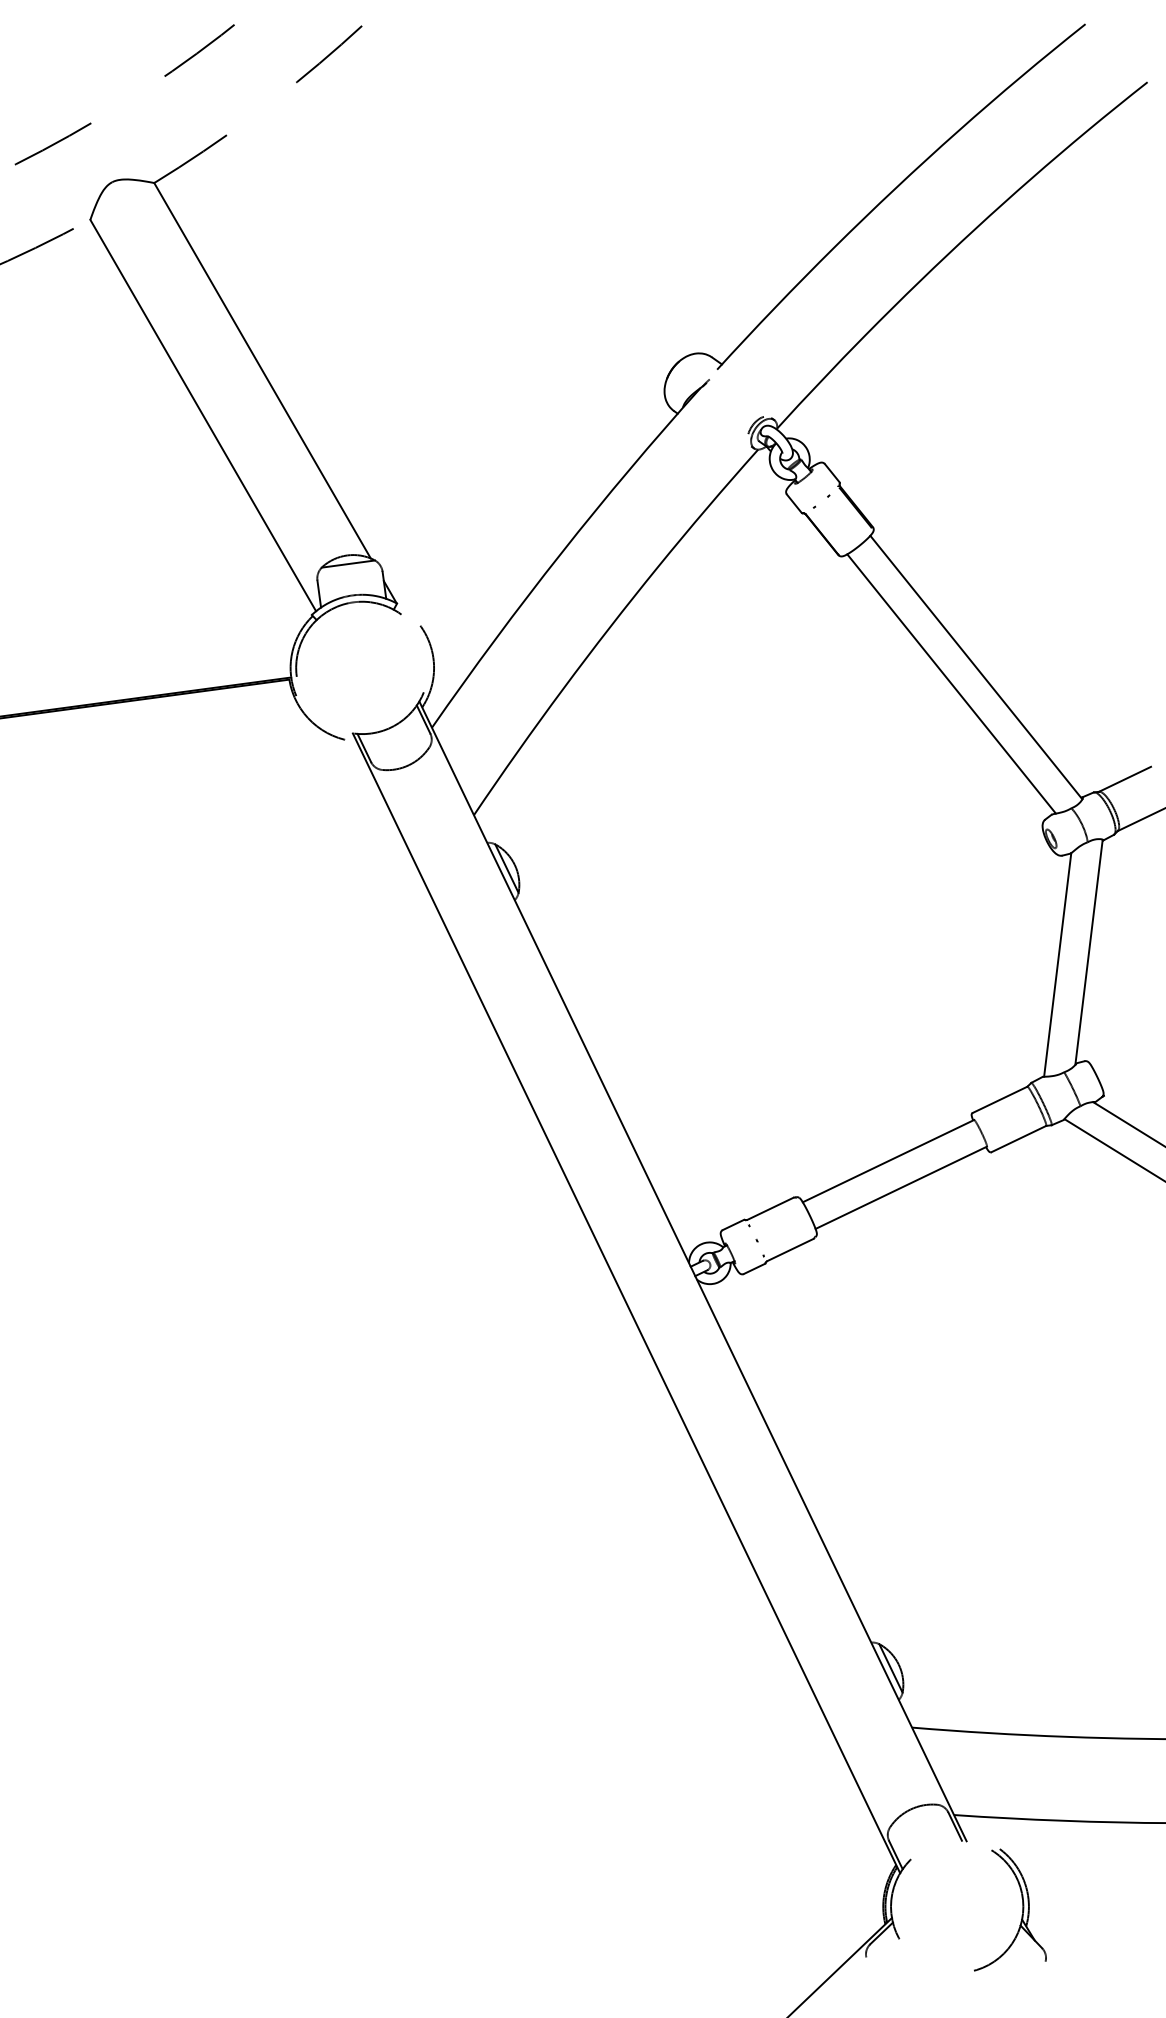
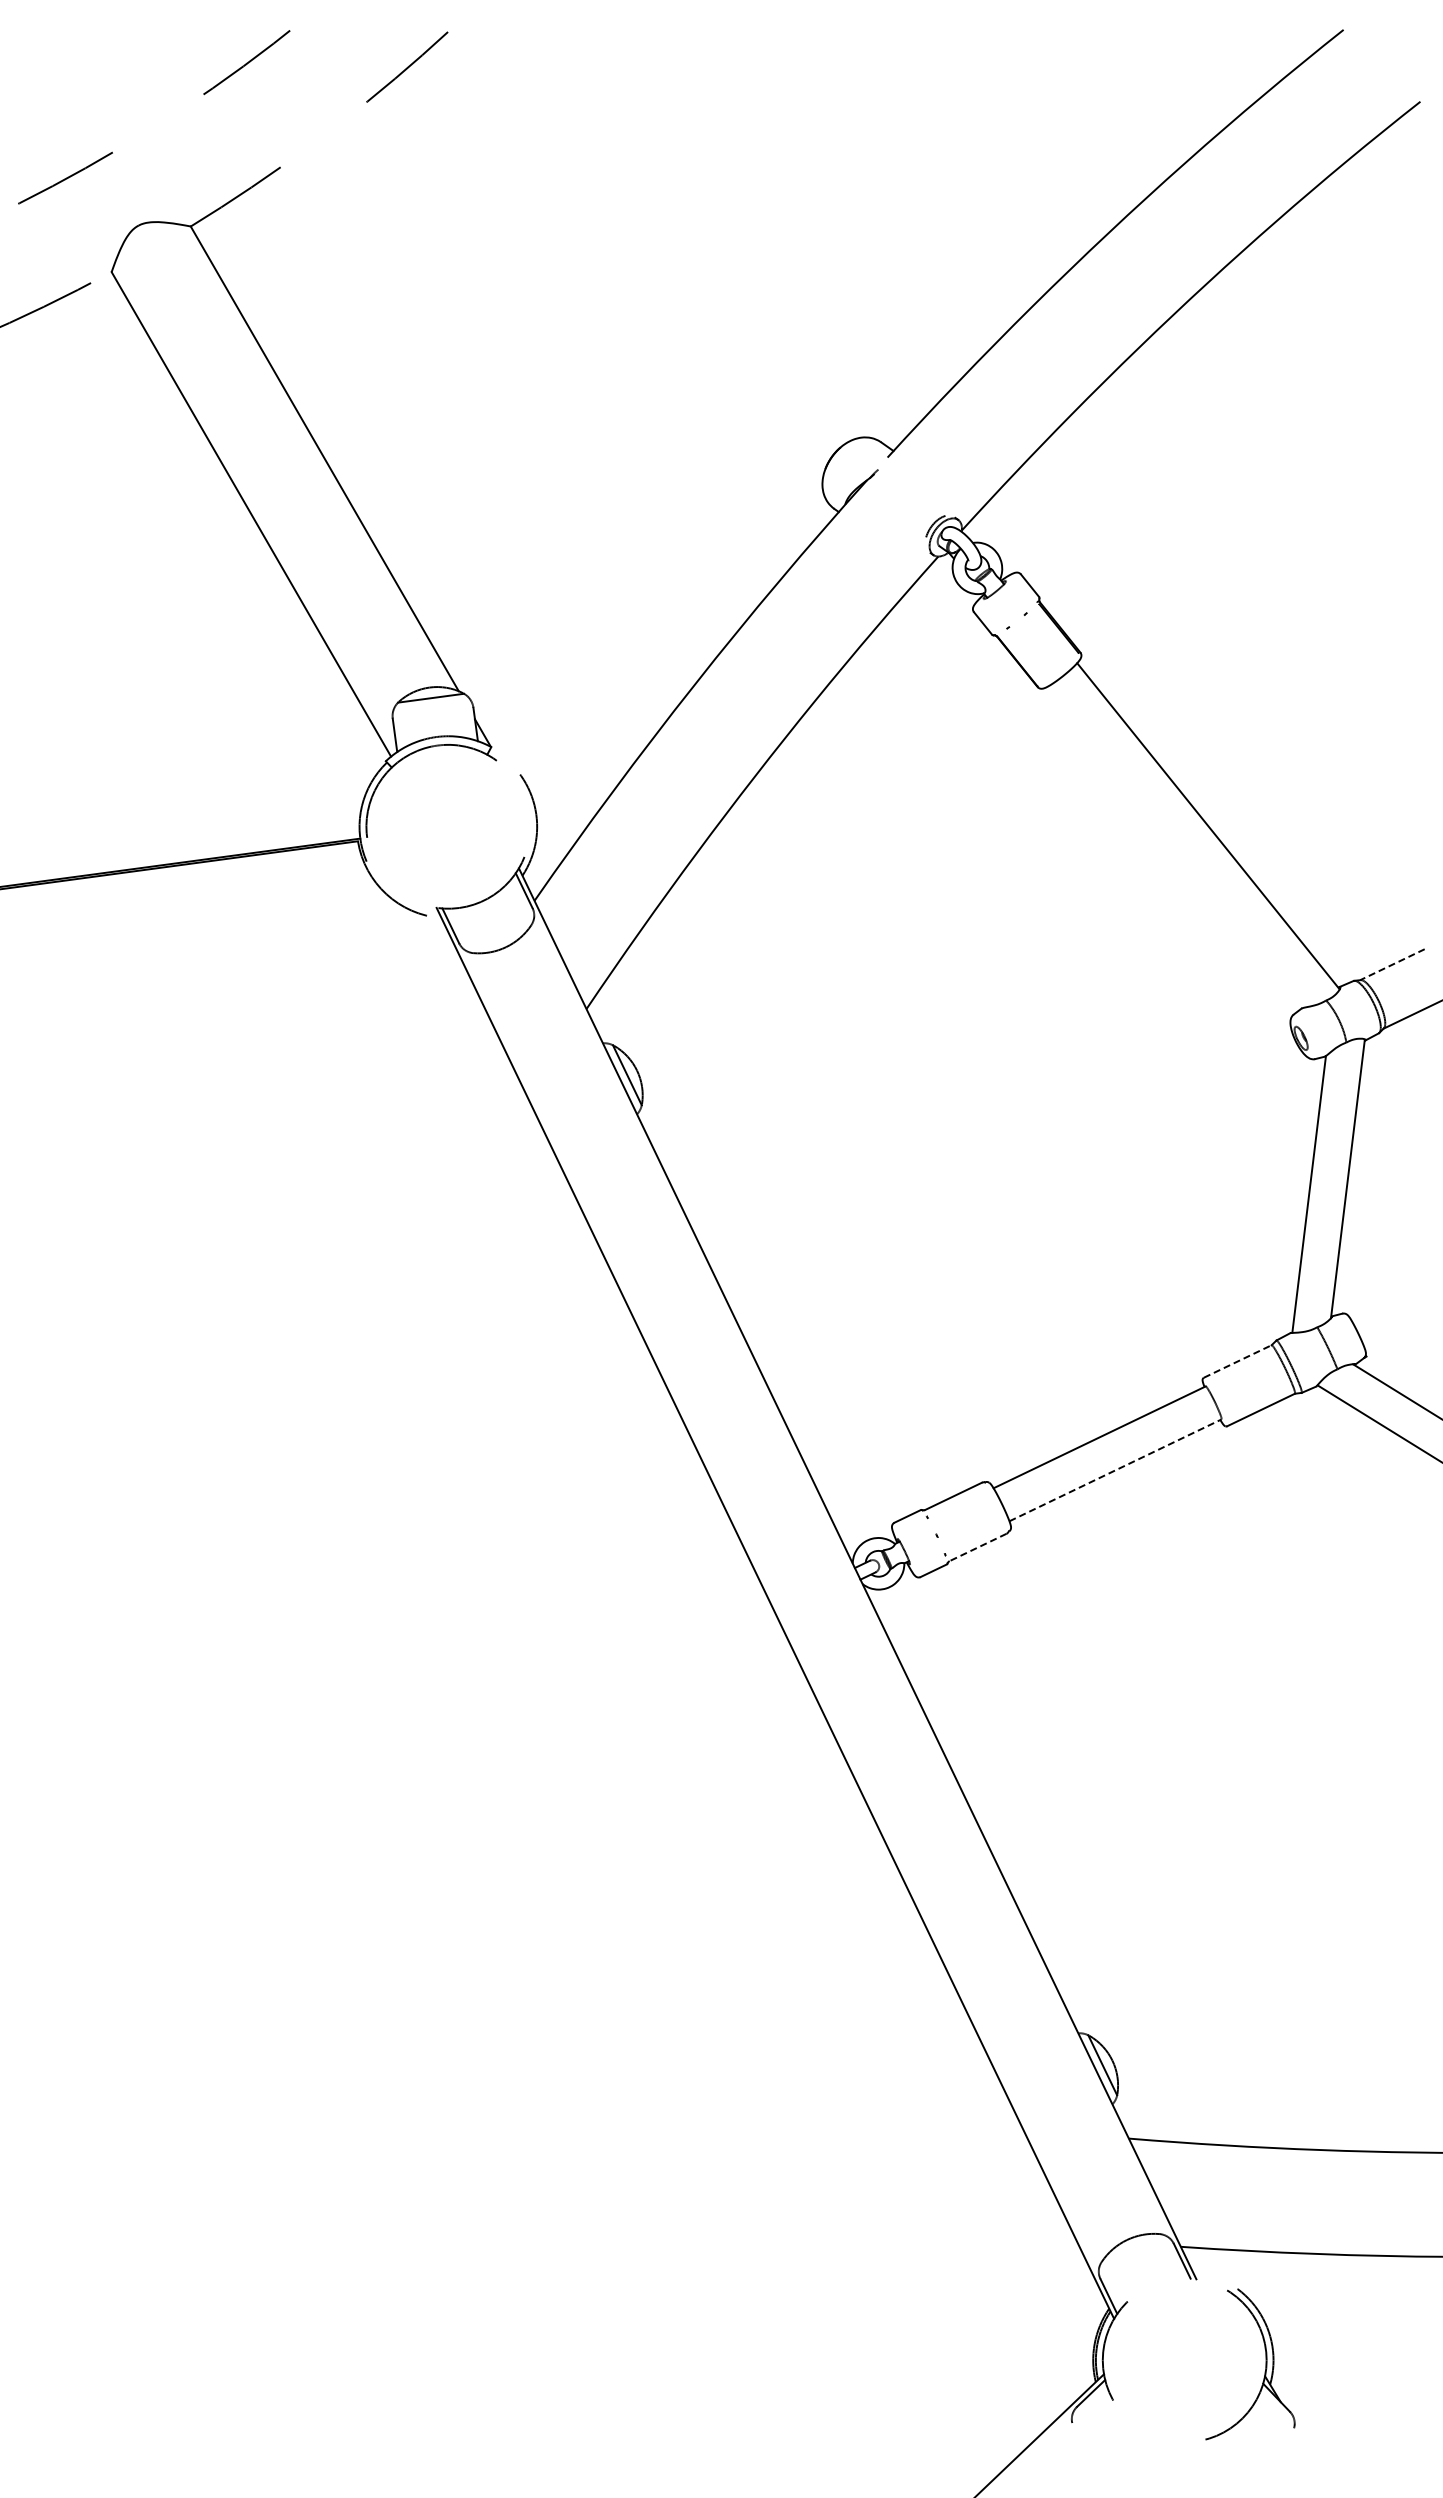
line: (951, 683) -> (1177, 846), removed
line: (1125, 779) -> (1392, 964), solid -> dashed
line: (999, 1099) -> (1237, 1361), solid -> dashed
line: (901, 1187) -> (1115, 1470), solid -> dashed
line: (790, 1250) -> (978, 1547), solid -> dashed

